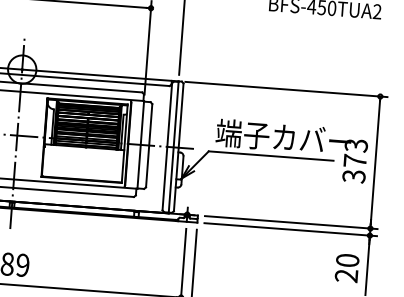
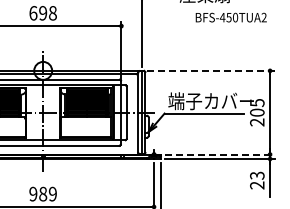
line: (286, 88) -> (210, 70), solid -> dashed
text: (355, 160) -> (257, 112), 373 -> 205
line: (290, 222) -> (219, 154), solid -> dashed
text: (348, 260) -> (257, 175), 20 -> 23

